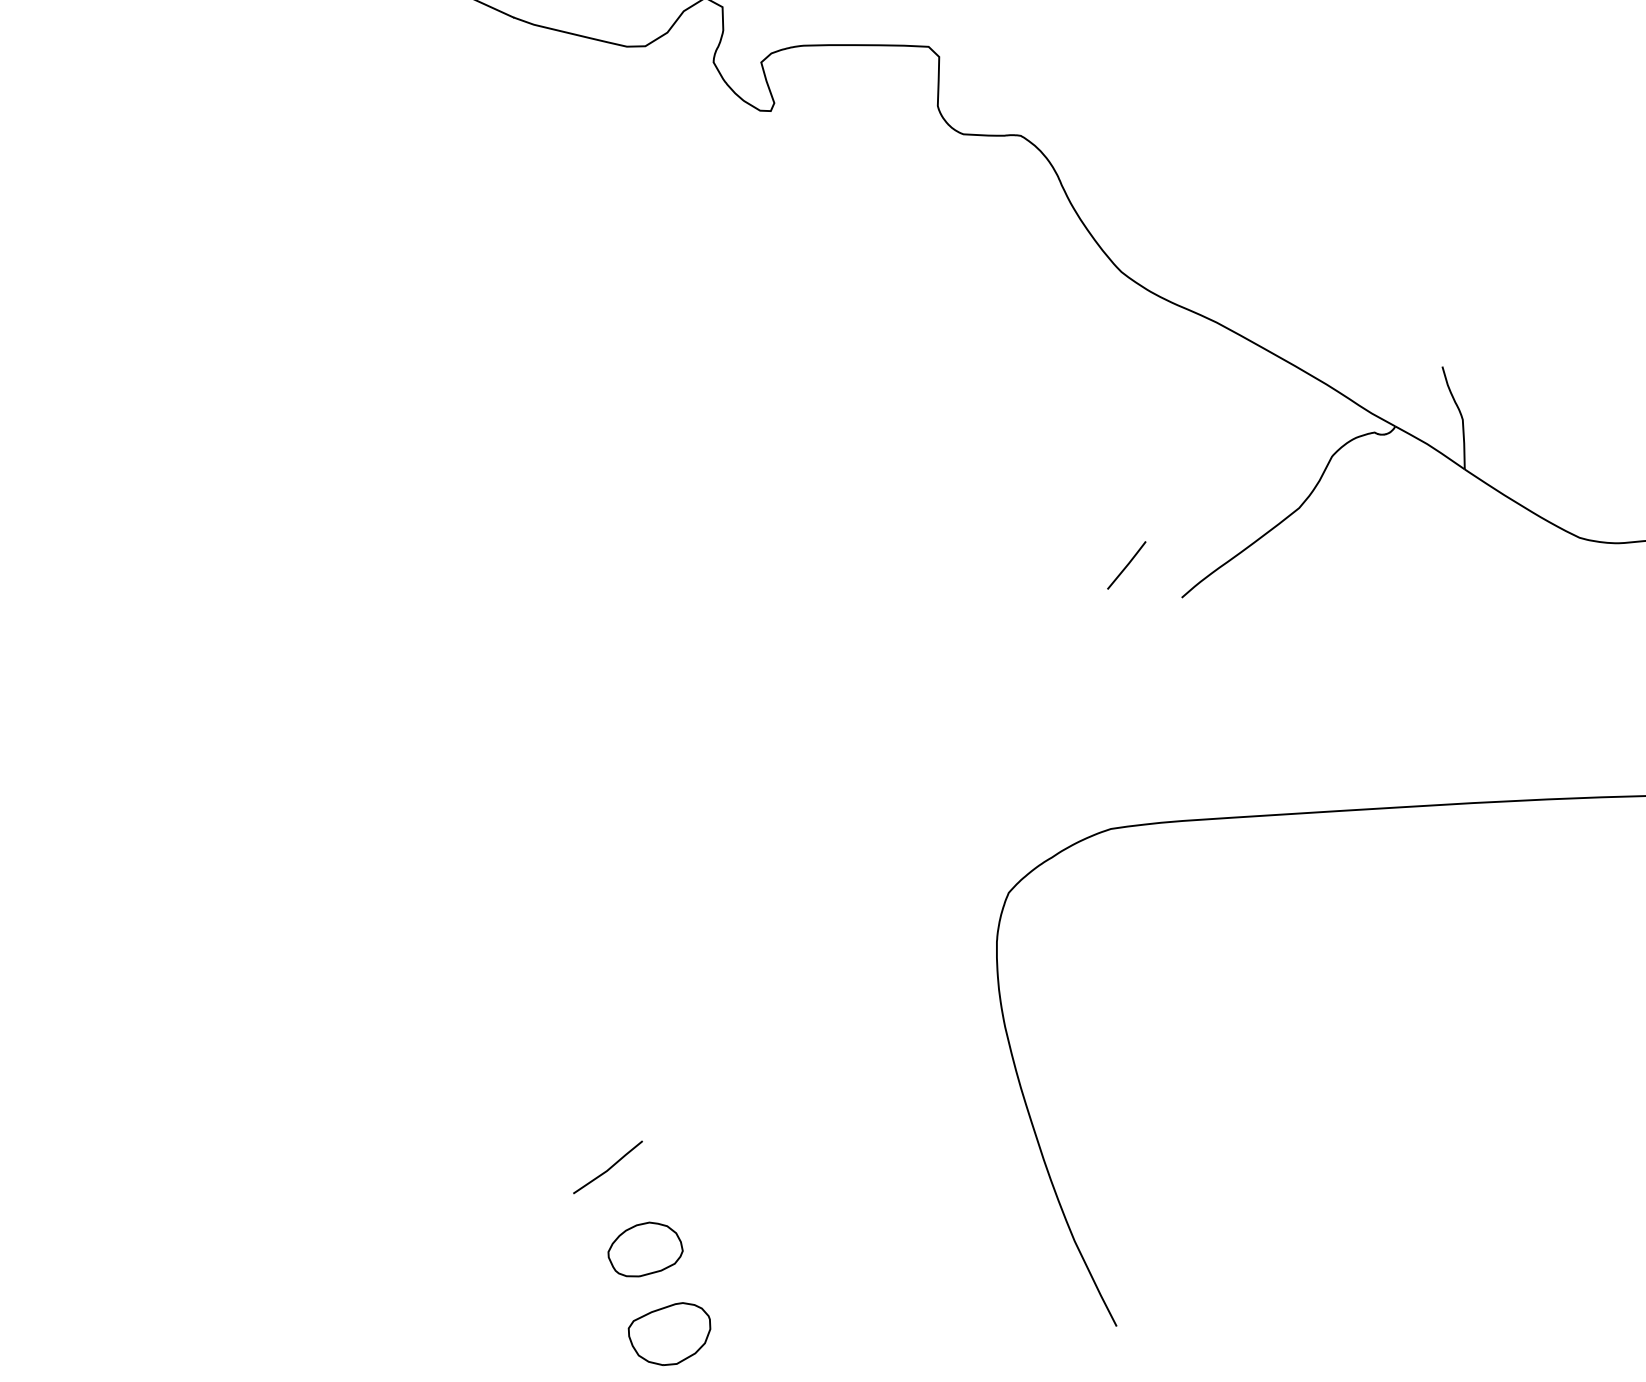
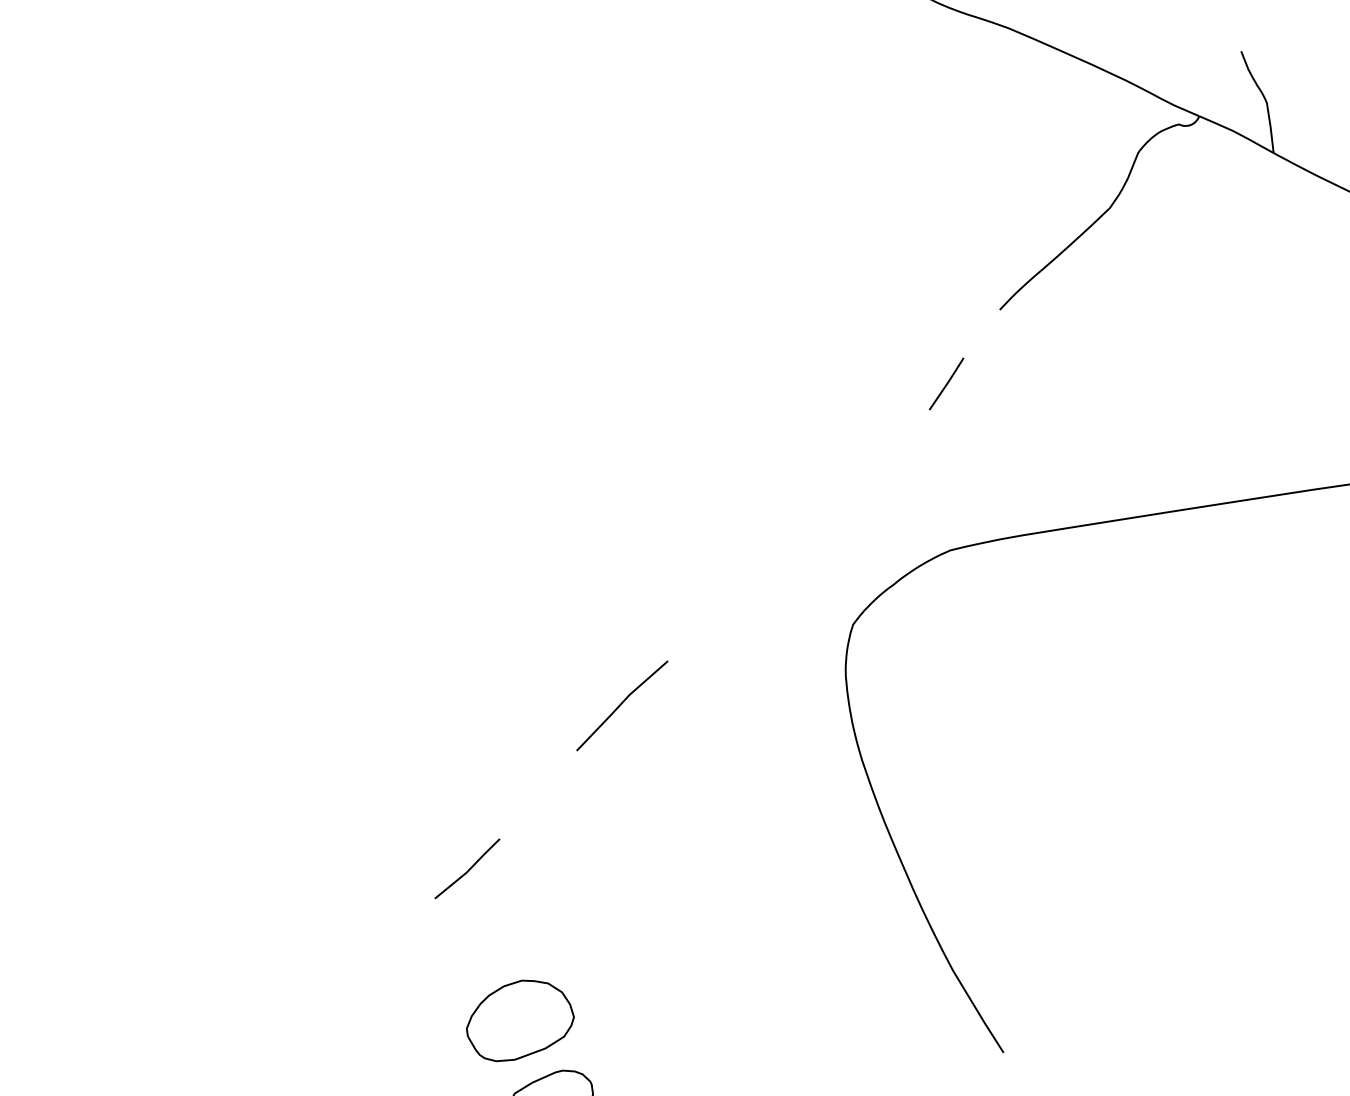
line: (1126, 565) -> (946, 384), moved
line: (774, 949) -> (621, 704), added
line: (608, 1168) -> (467, 869), moved
part: (645, 1249) -> (519, 1020), size x1.43

